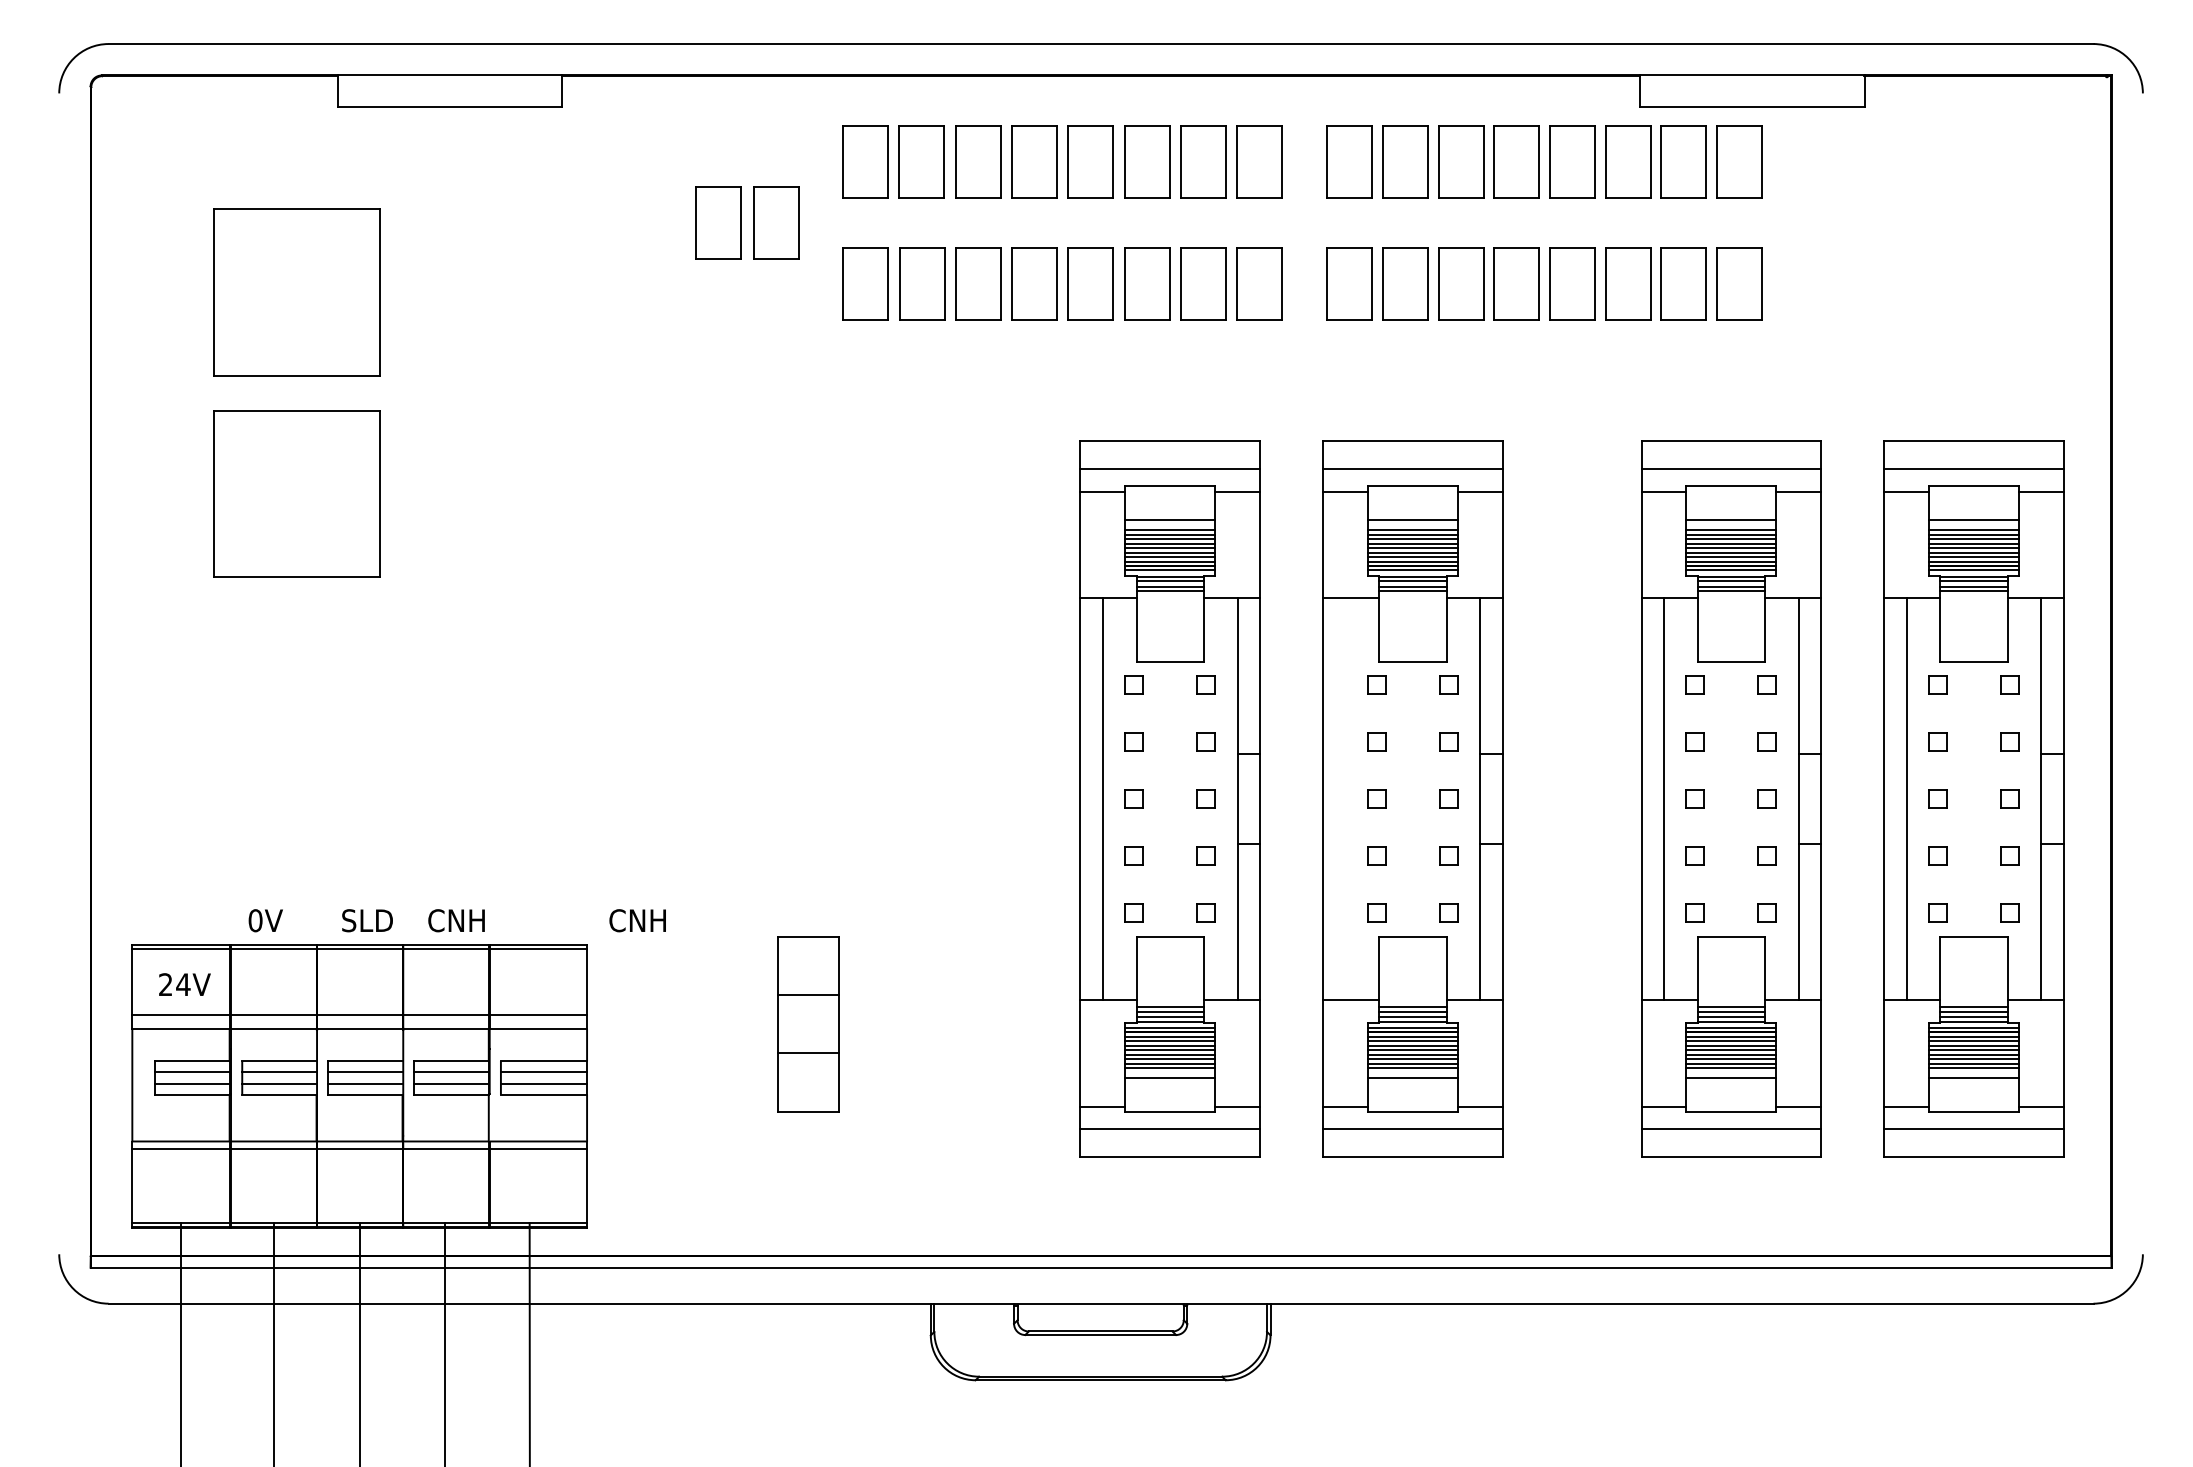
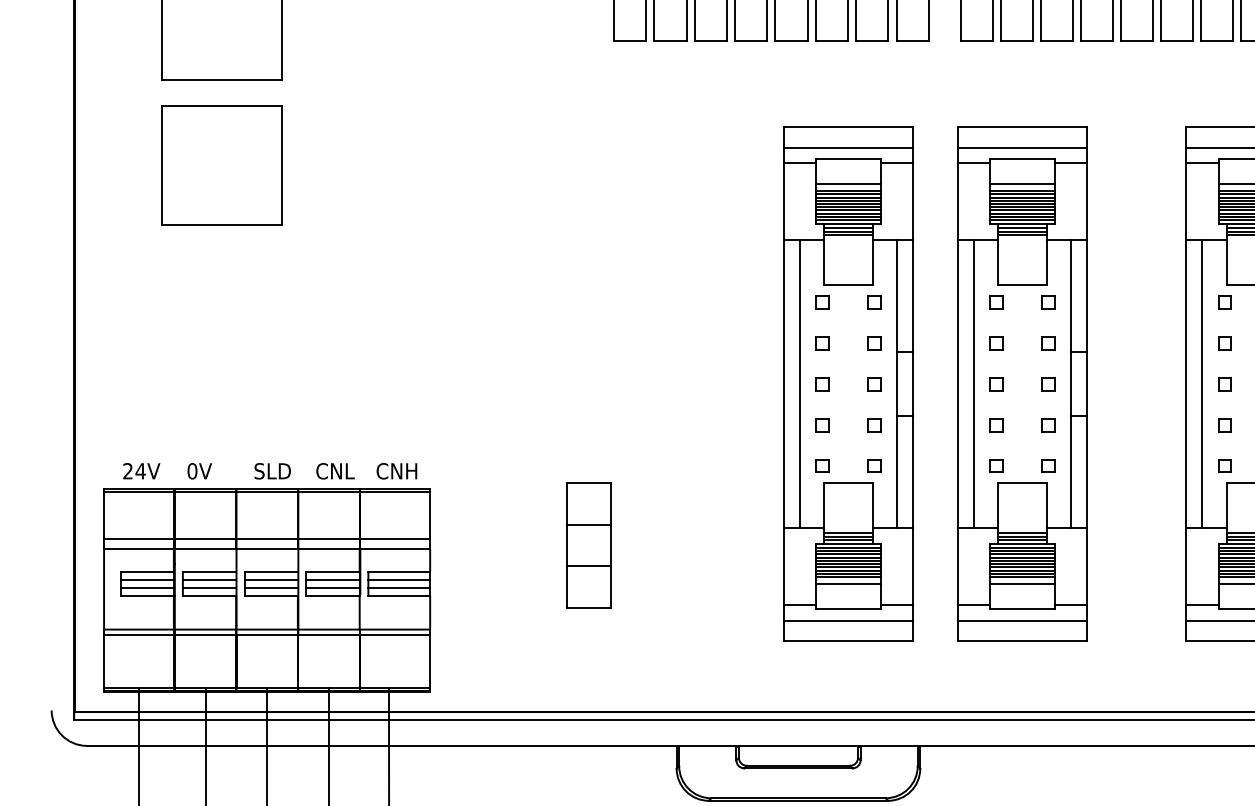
line: (1345, 799) -> (974, 384), added
text: (478, 920) -> (352, 471), CNH -> CNL
text: (637, 920) -> (396, 471), moved
text: (184, 984) -> (141, 471), moved

